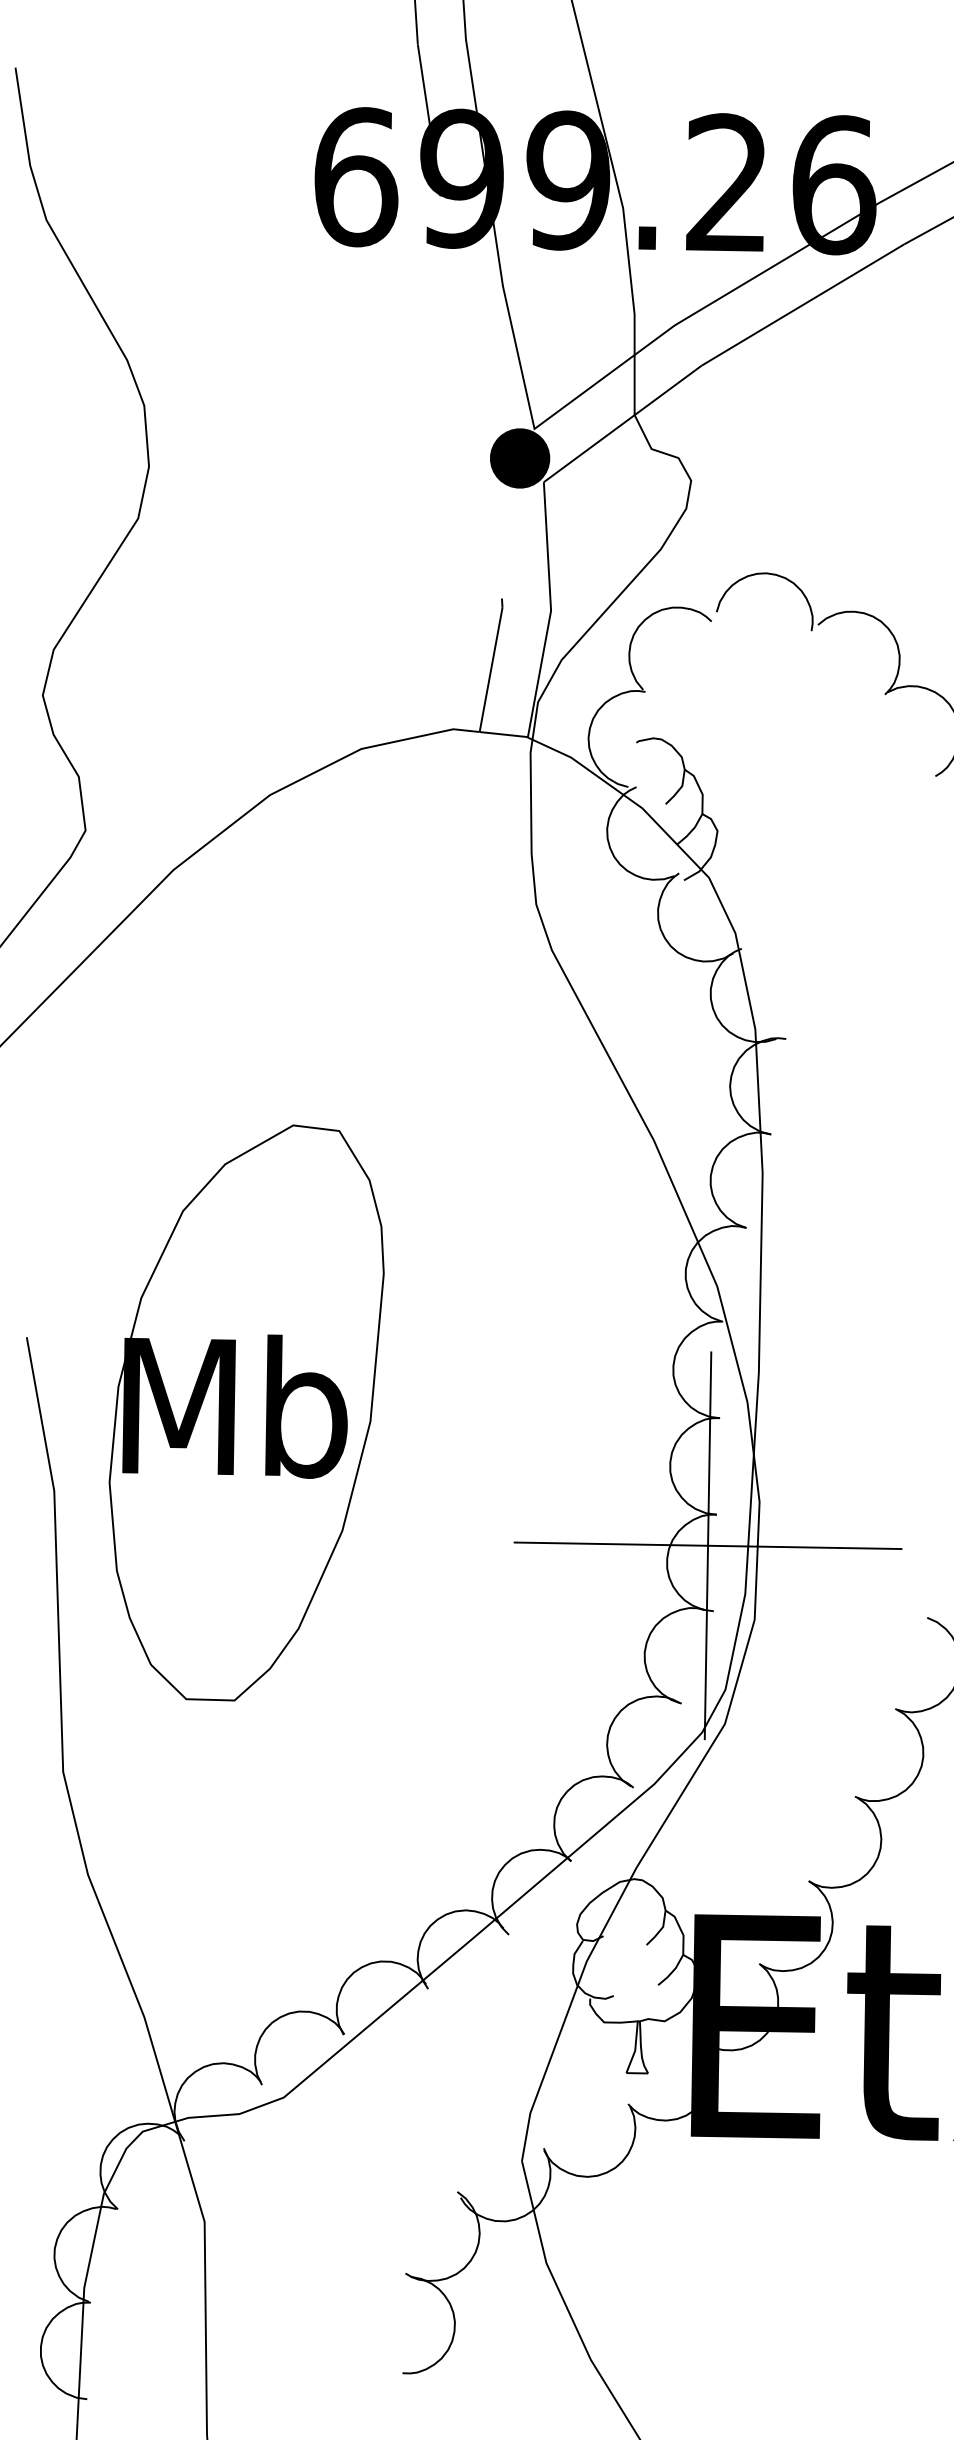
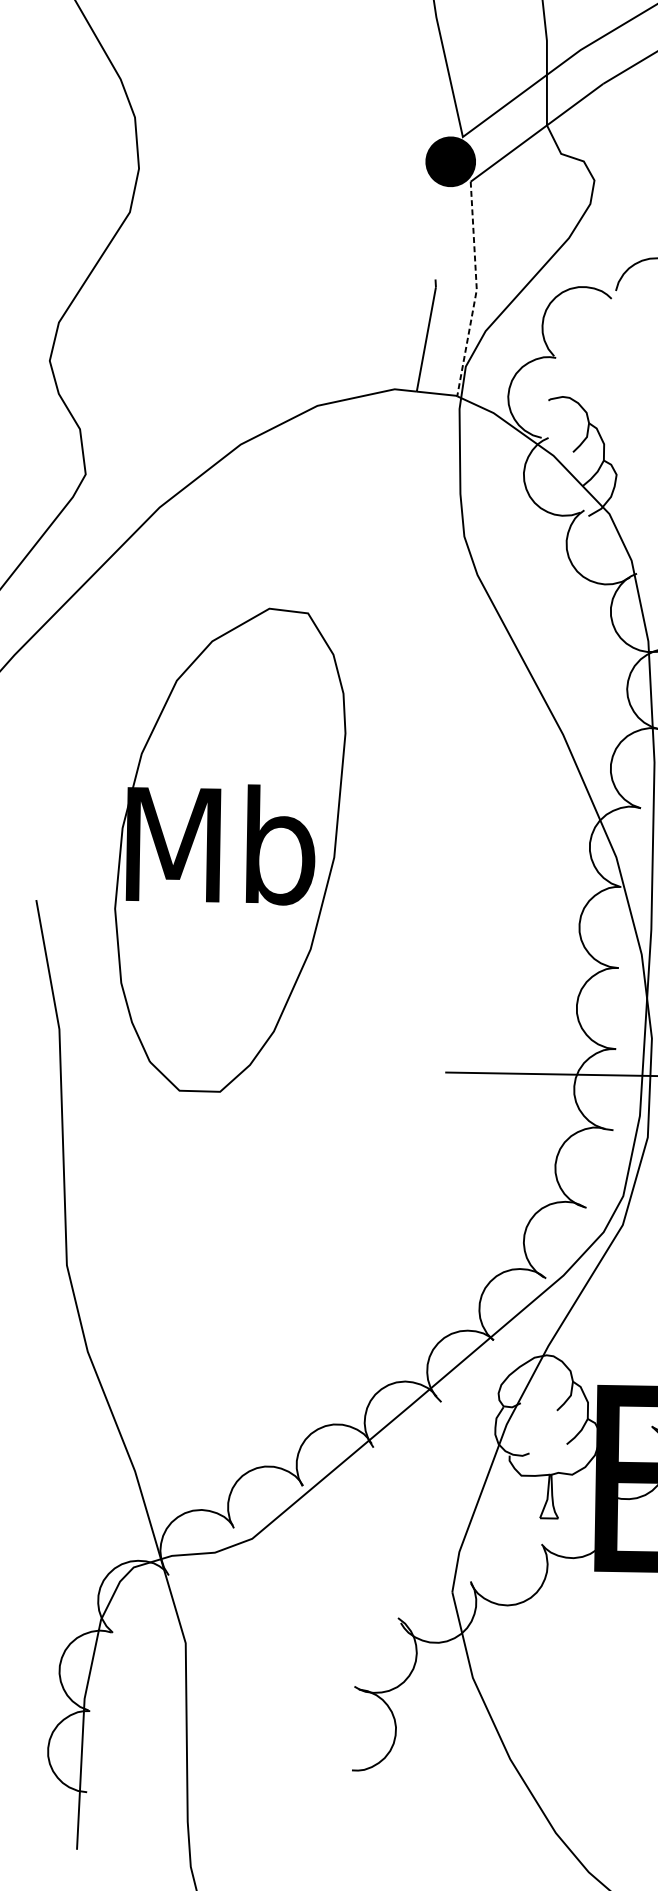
line: (551, 610) -> (477, 289), solid -> dashed
part: (246, 1412) -> (230, 849), moved
line: (707, 1545) -> (608, 1075), removed

